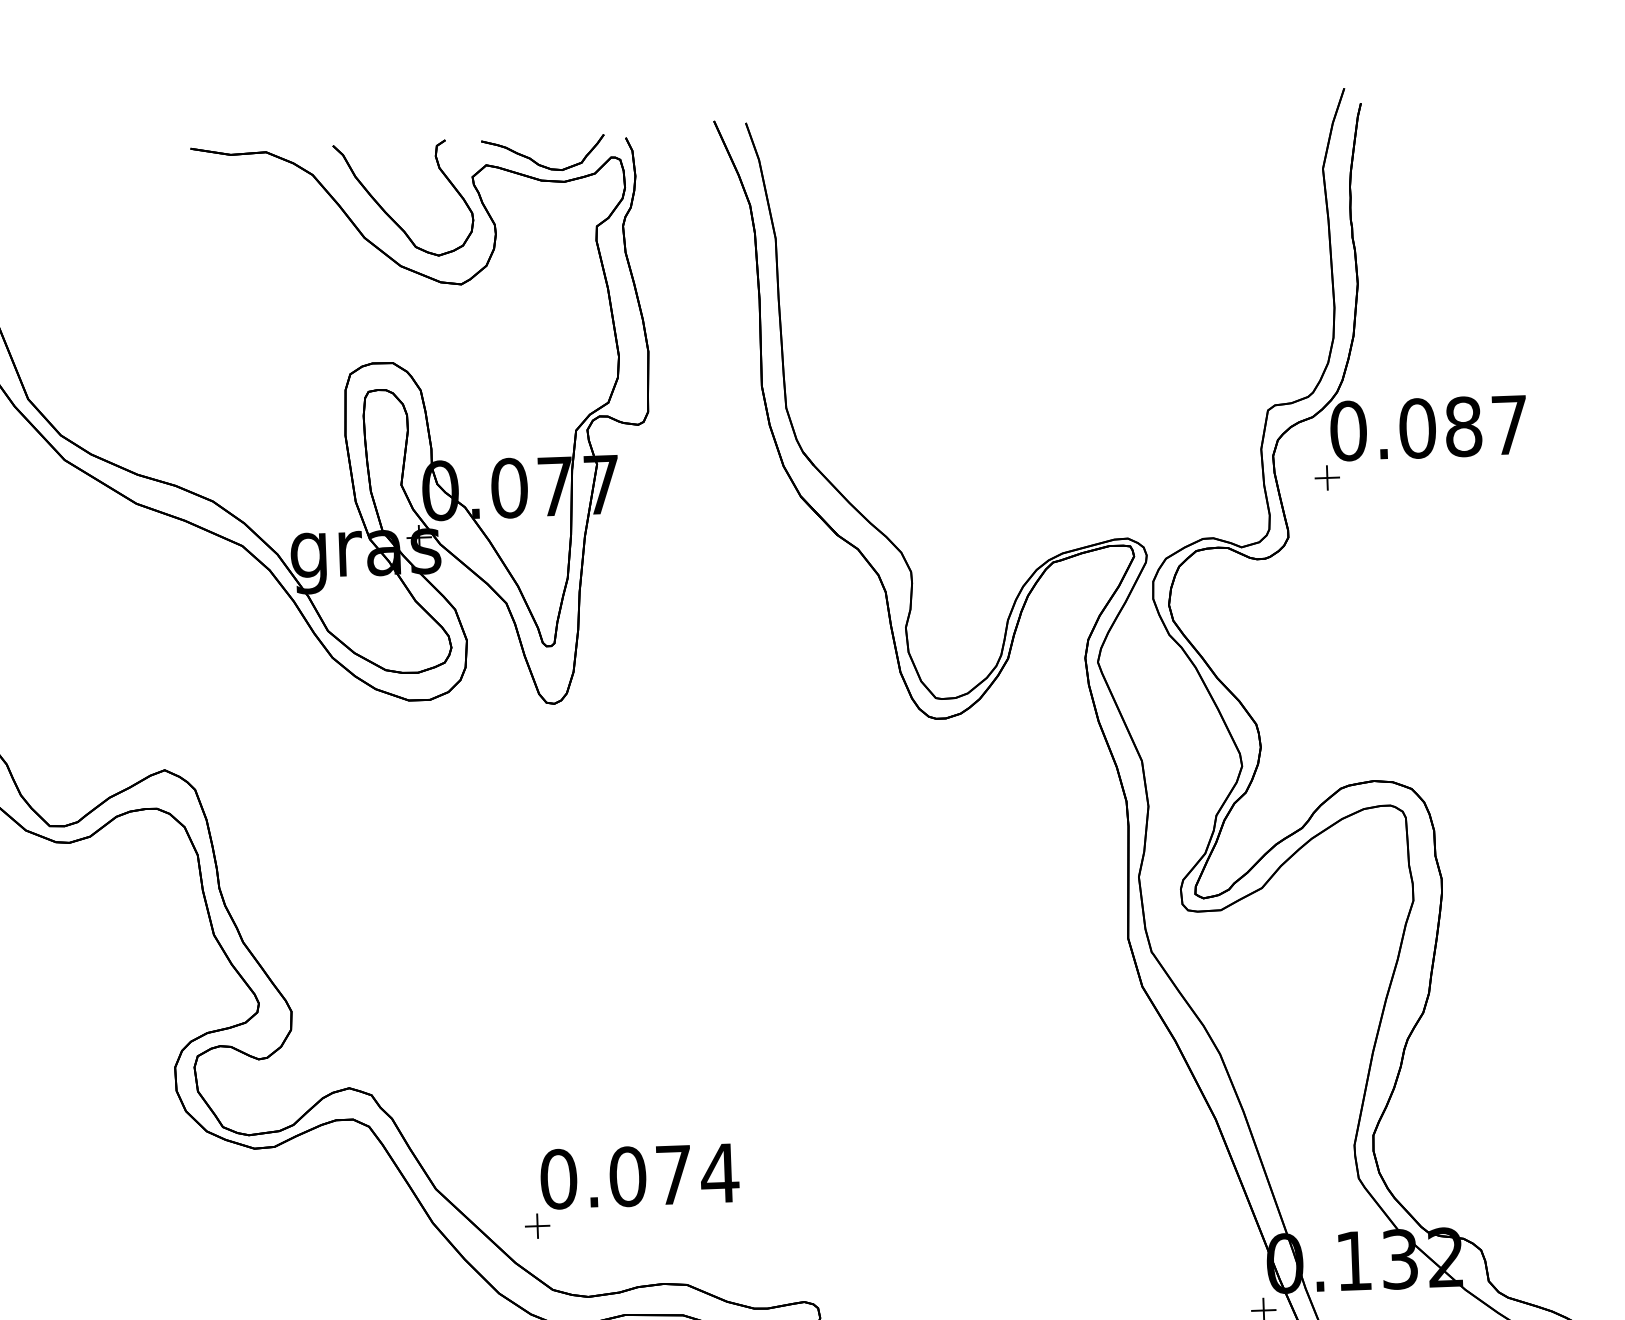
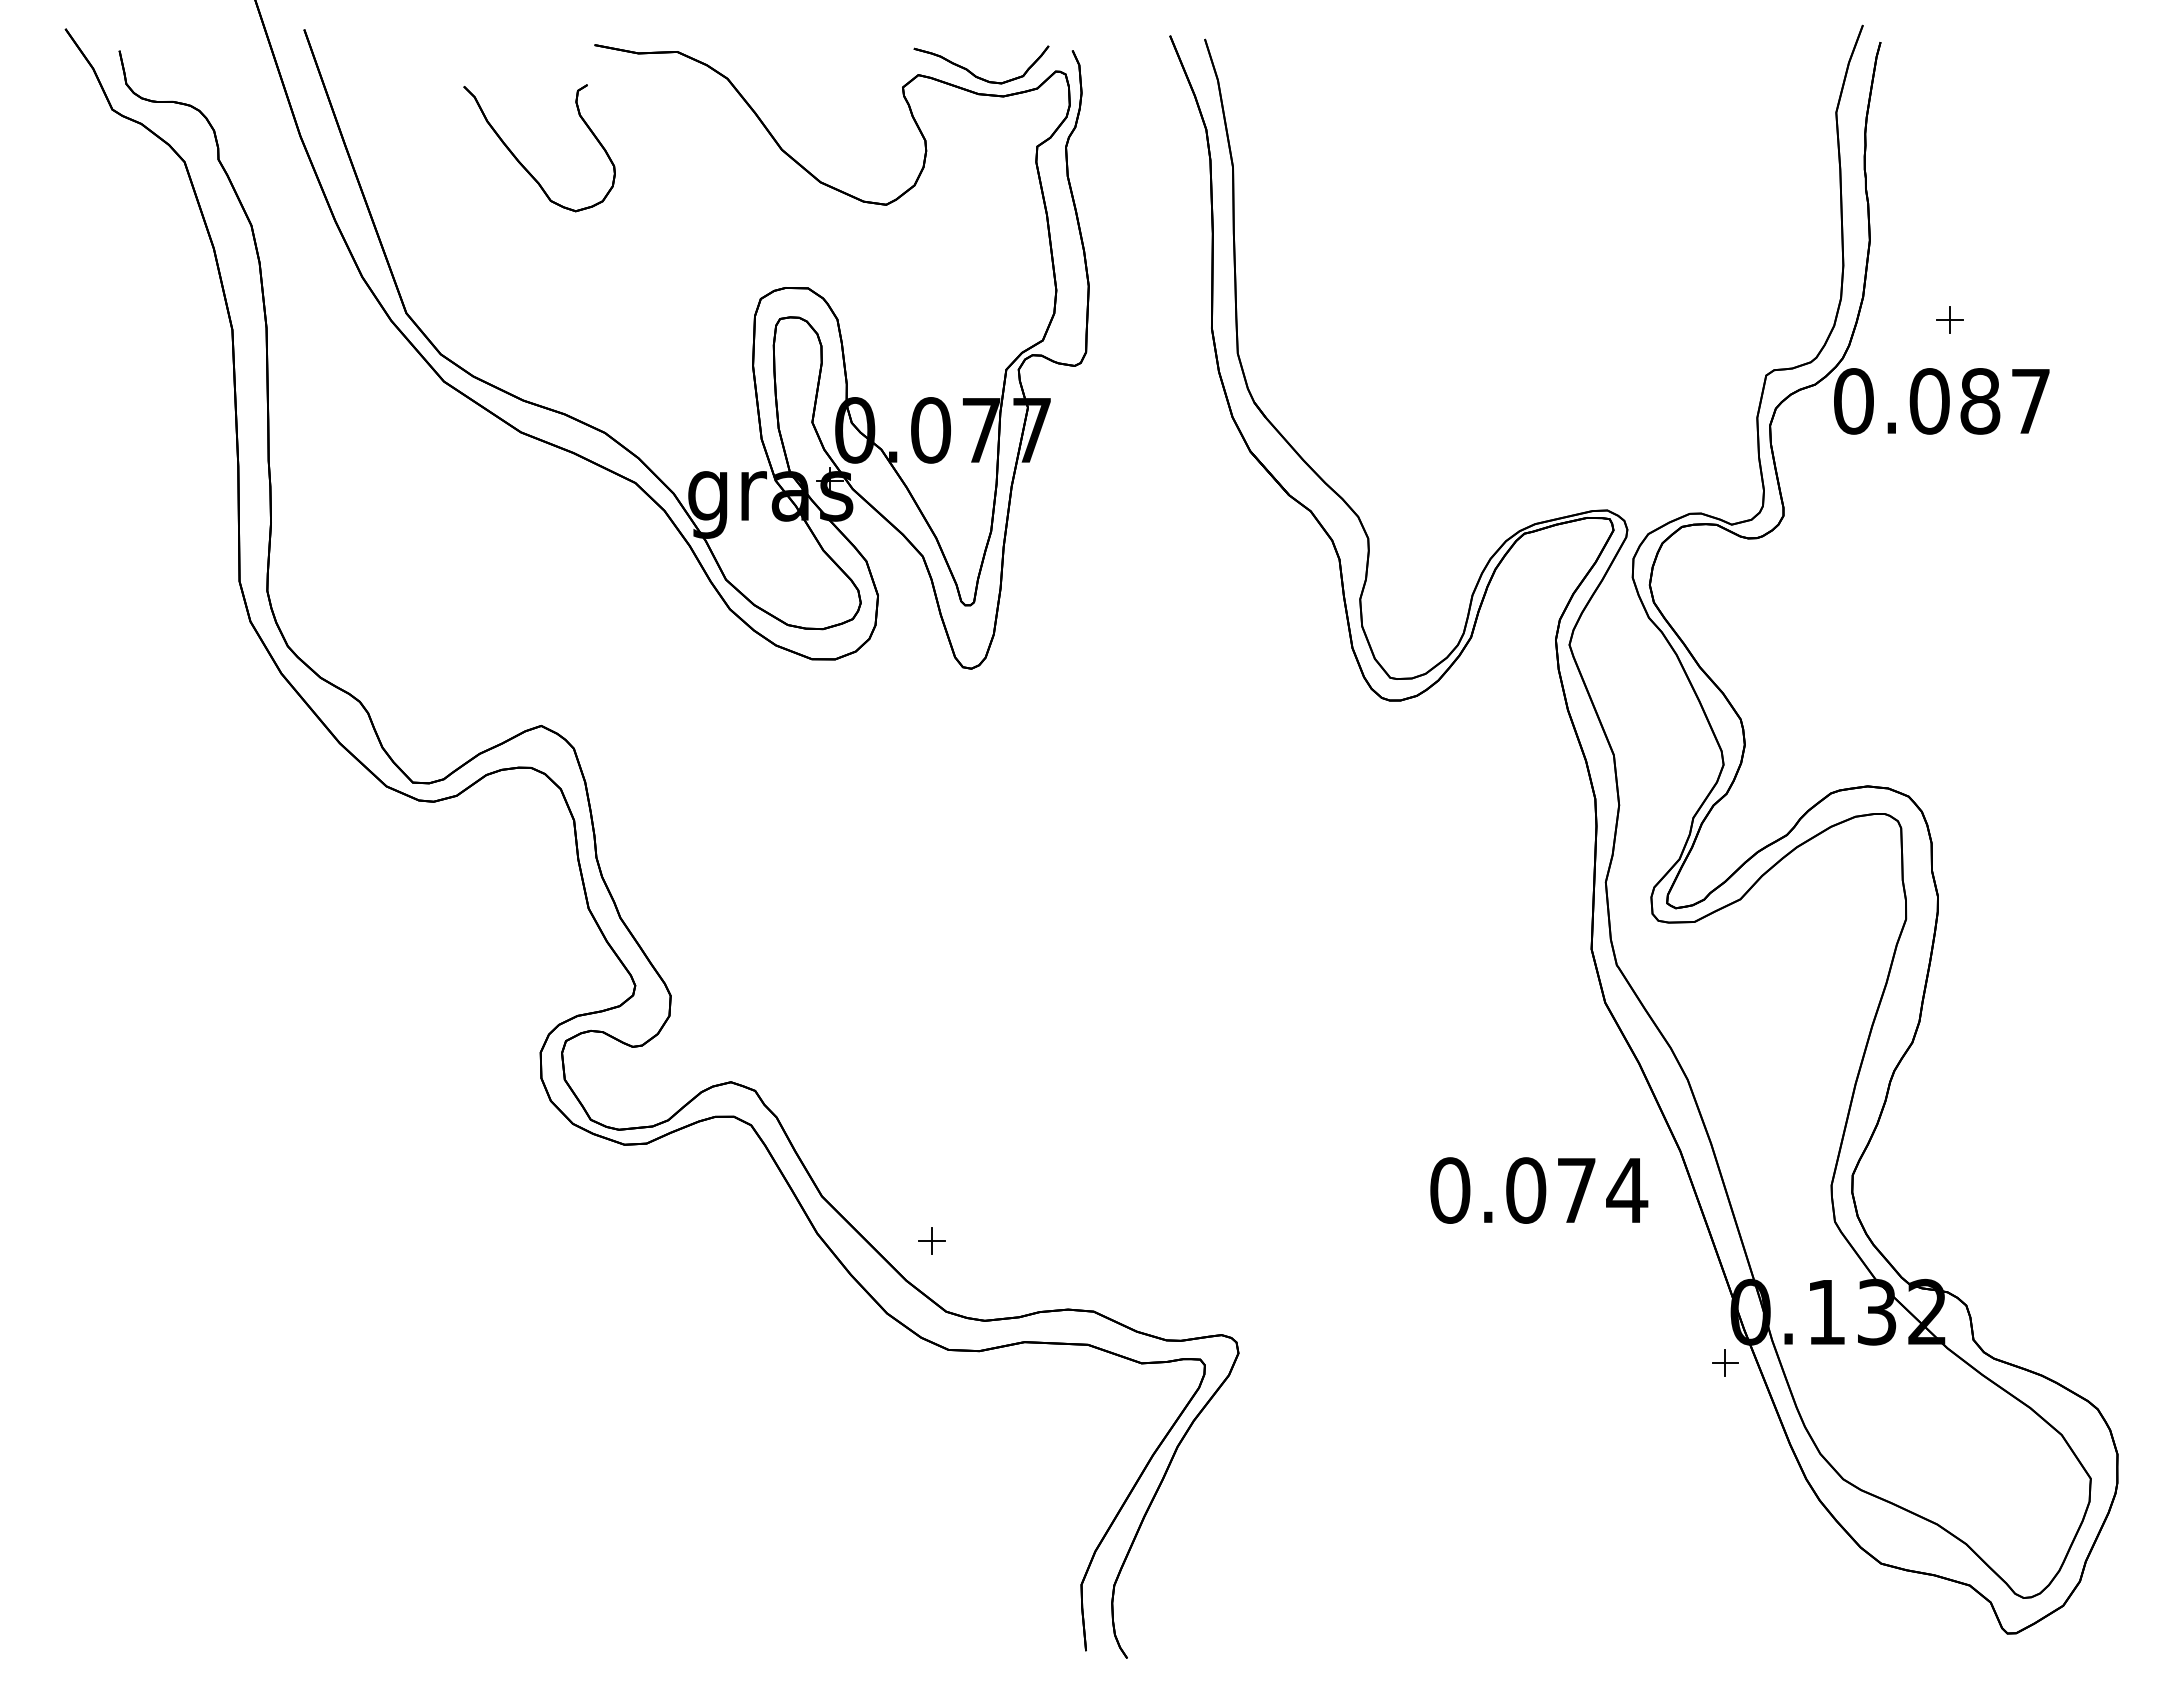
part: (387, 213) -> (521, 162), moved
part: (1327, 477) -> (1949, 319), moved
text: (640, 1176) -> (1539, 1190), moved

